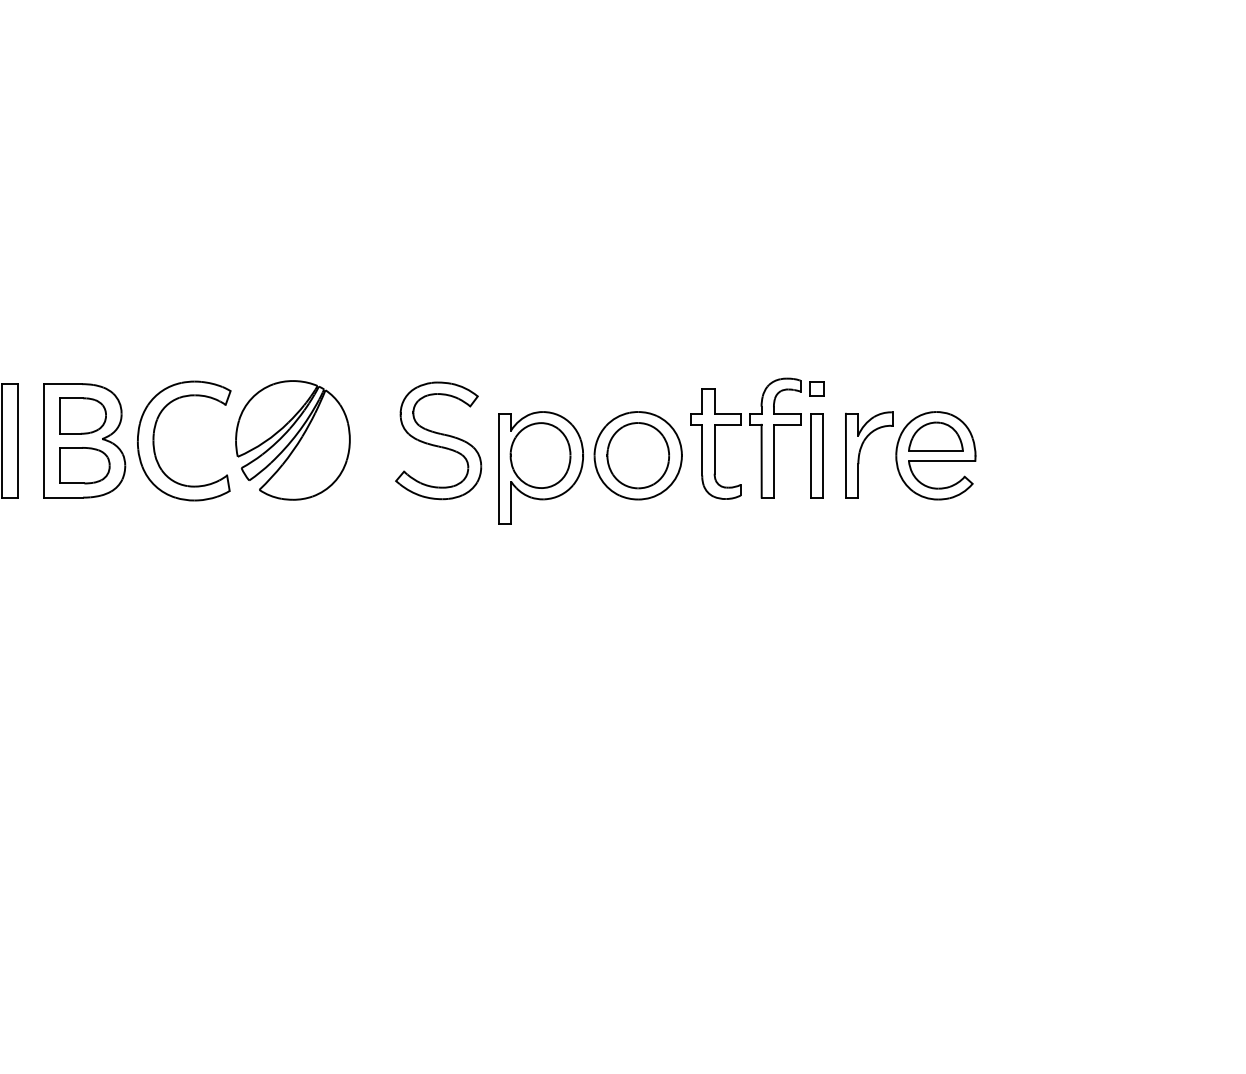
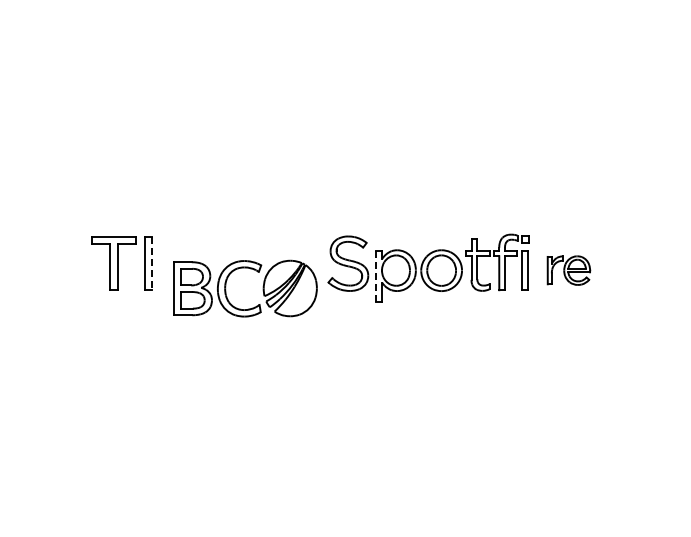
line: (17, 440) -> (151, 263), solid -> dashed
part: (233, 440) -> (262, 288), moved
part: (909, 455) -> (568, 270), size x0.7
line: (498, 468) -> (376, 276), solid -> dashed

